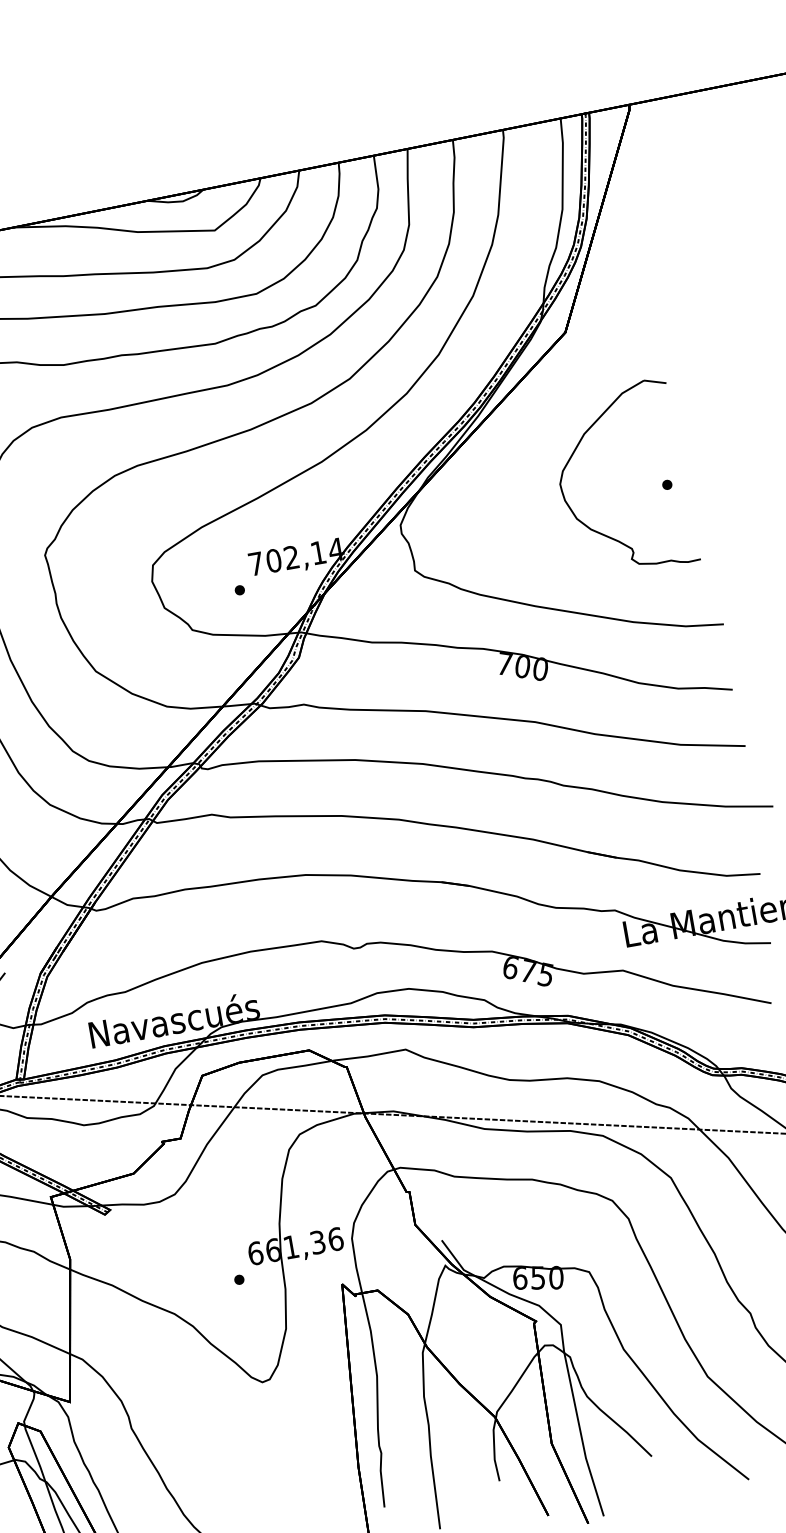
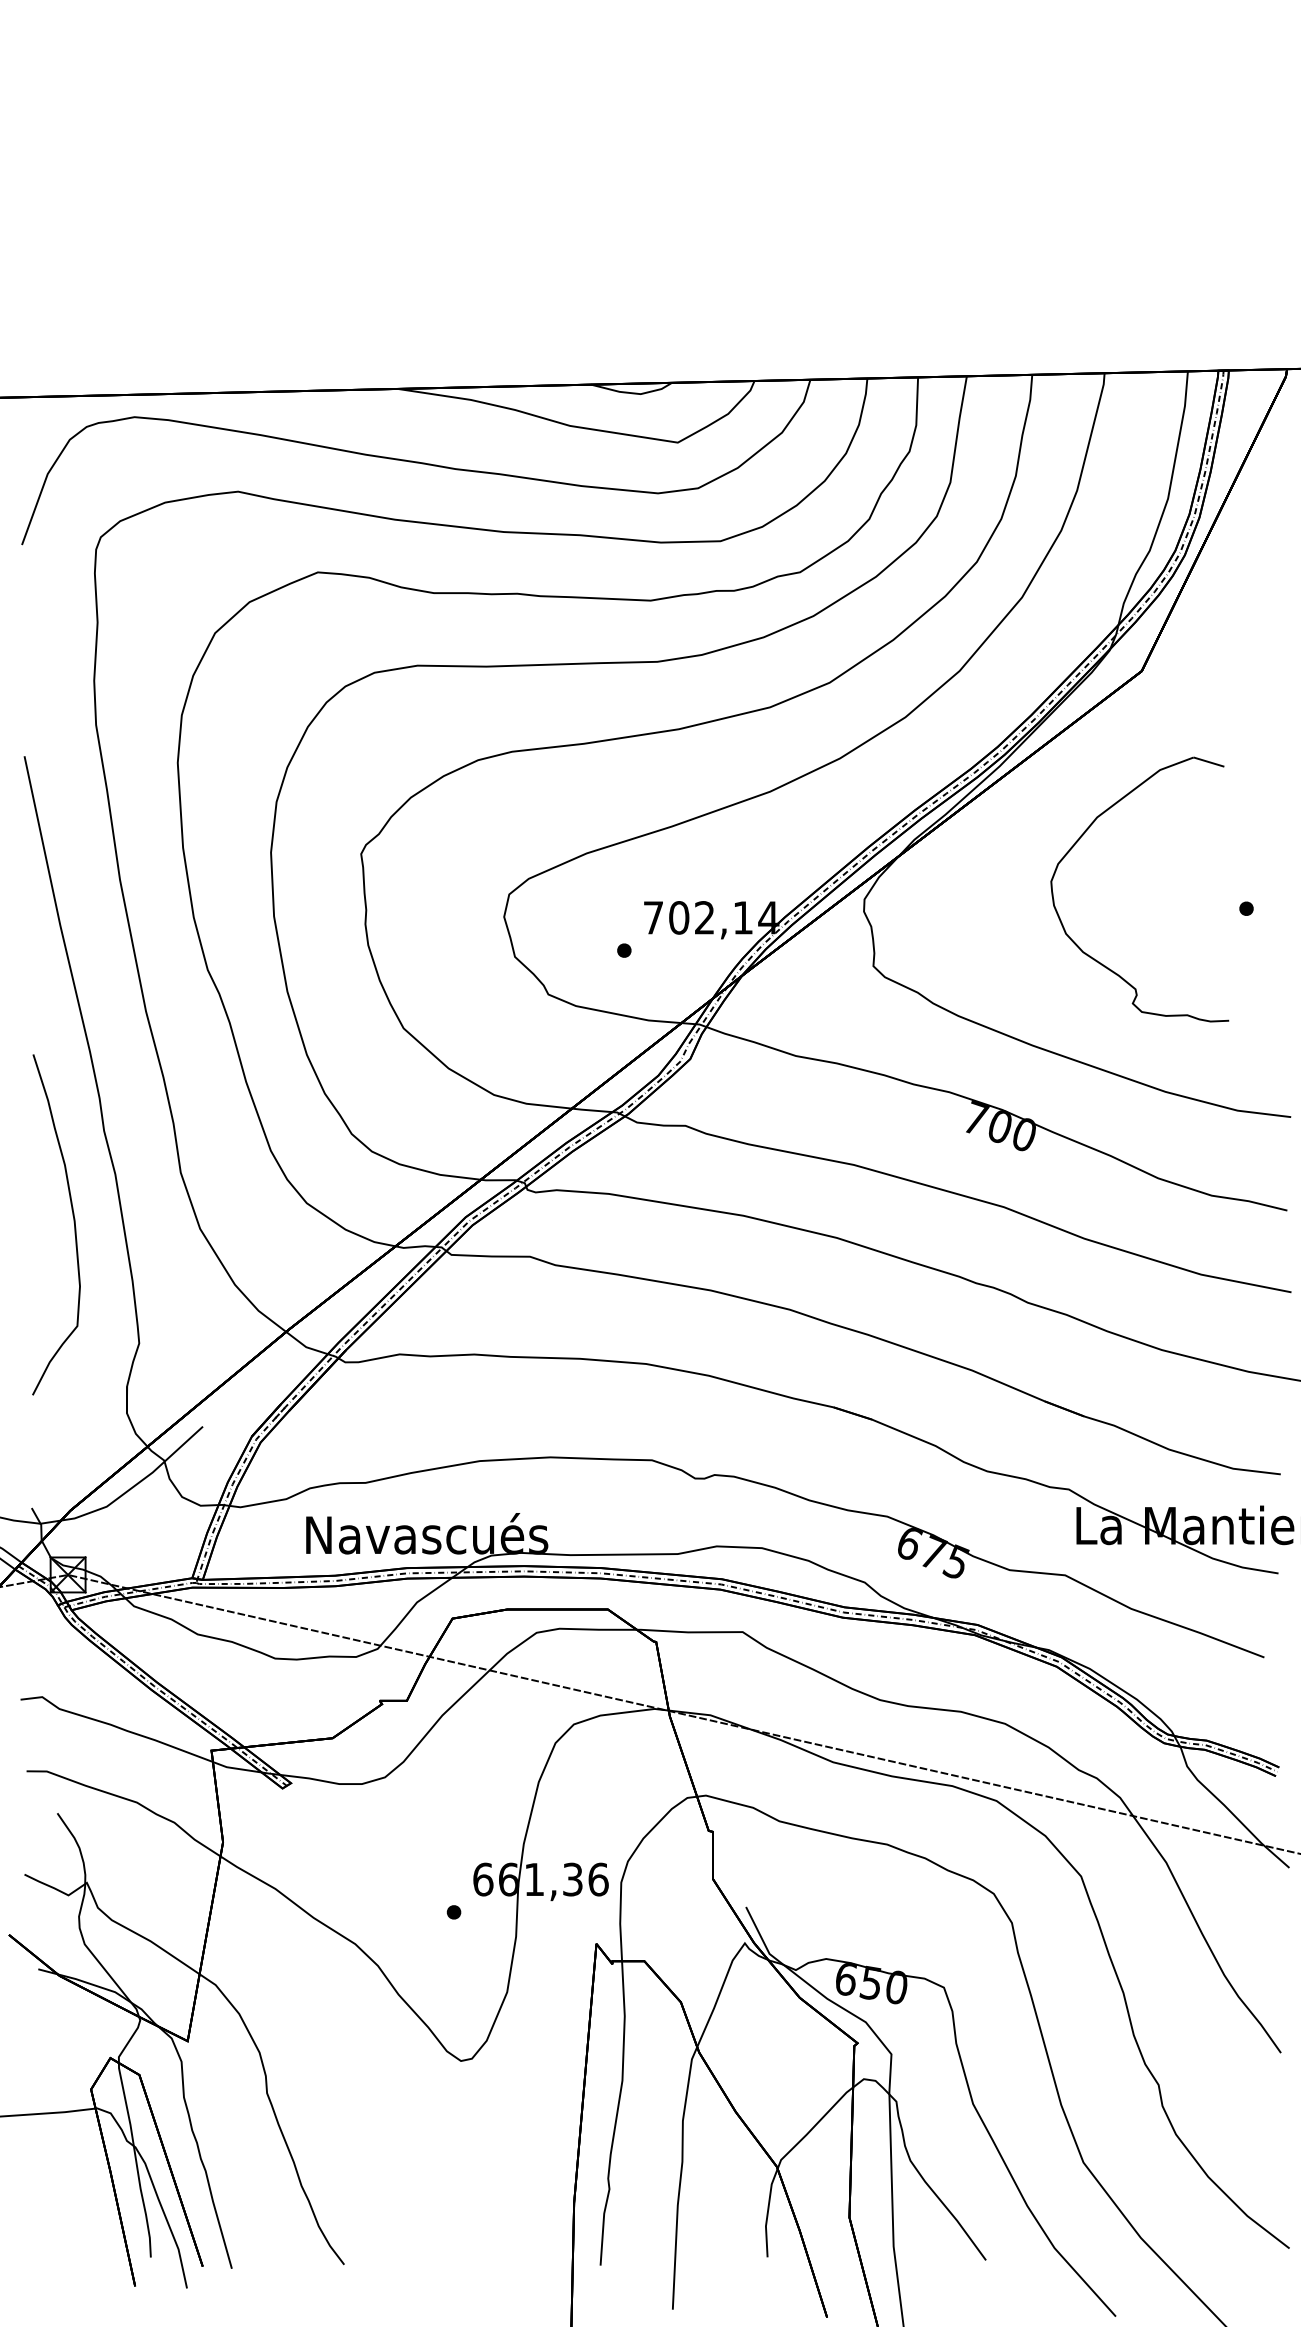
part: (574, 452) -> (1079, 840), moved

